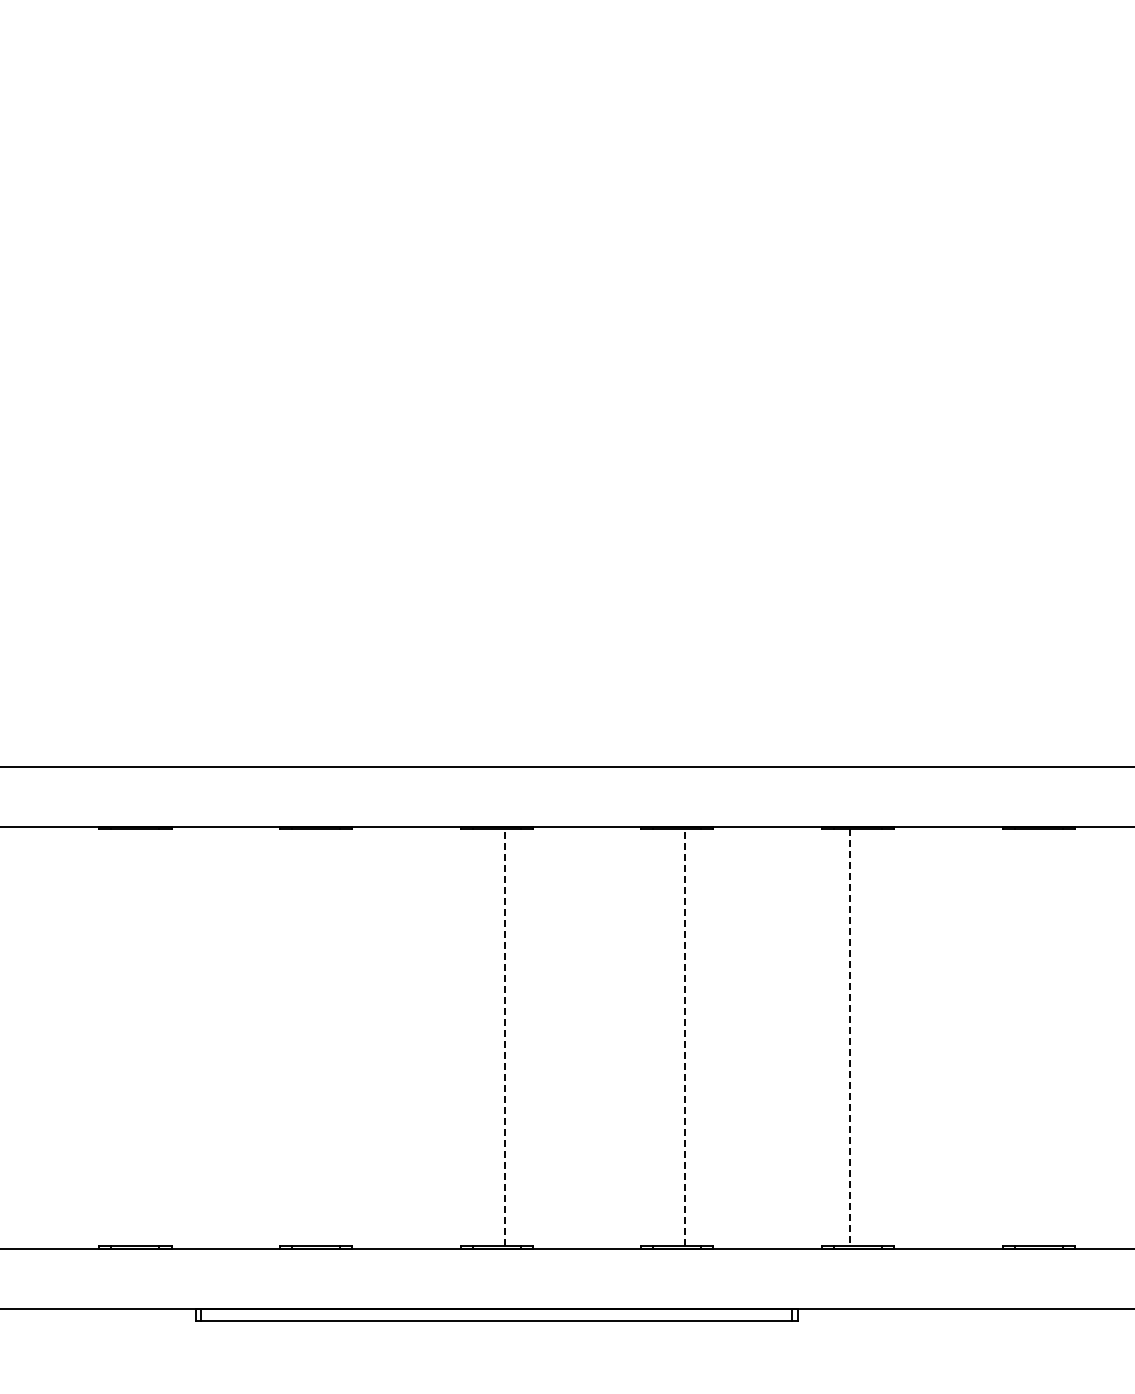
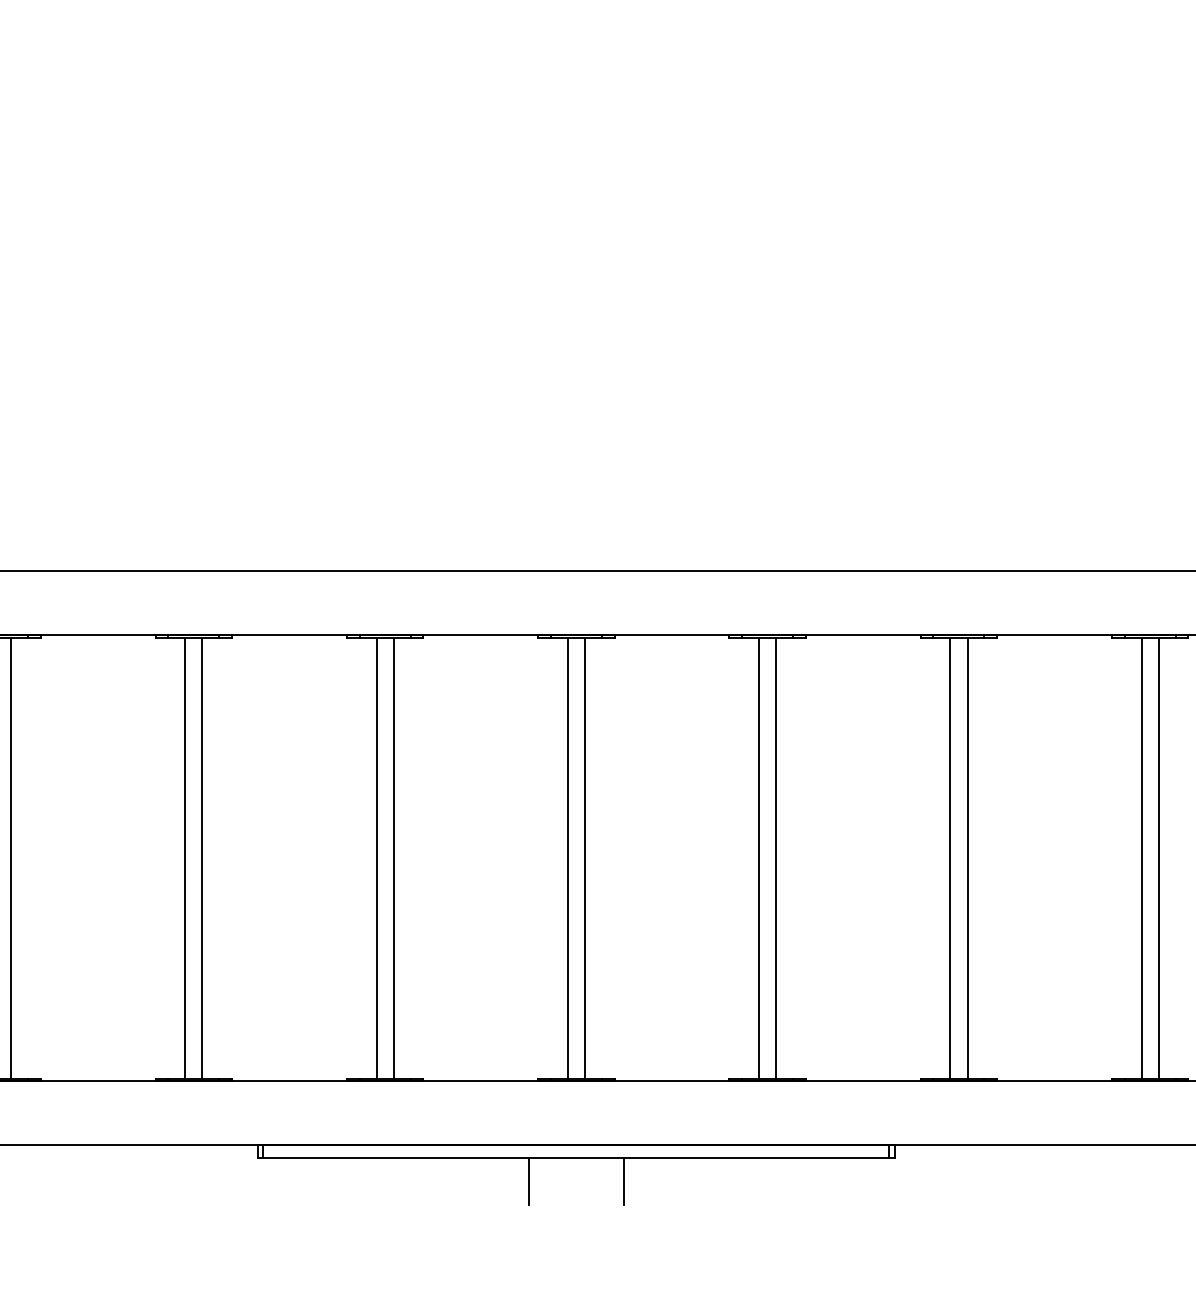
line: (127, 1037) -> (185, 857), added
line: (143, 1037) -> (202, 857), added
line: (307, 1037) -> (376, 857), added
line: (324, 1037) -> (394, 857), added
line: (488, 1037) -> (567, 857), added
line: (504, 1037) -> (584, 857), dashed -> solid
line: (669, 1037) -> (759, 857), added
line: (685, 1037) -> (776, 857), dashed -> solid
line: (866, 1037) -> (967, 857), added
line: (1030, 1037) -> (1141, 857), added
line: (1046, 1037) -> (1158, 857), added
line: (849, 1038) -> (949, 858), dashed -> solid
line: (451, 1342) -> (528, 1180), added
line: (541, 1342) -> (623, 1180), added

